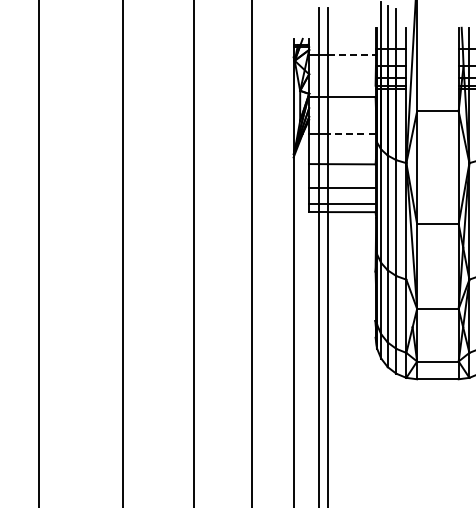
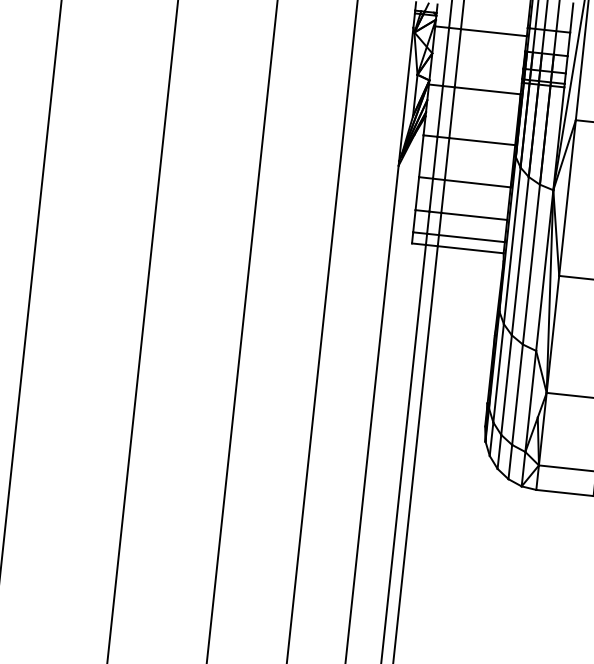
line: (351, 54) -> (493, 32), dashed -> solid
line: (351, 133) -> (482, 141), dashed -> solid

